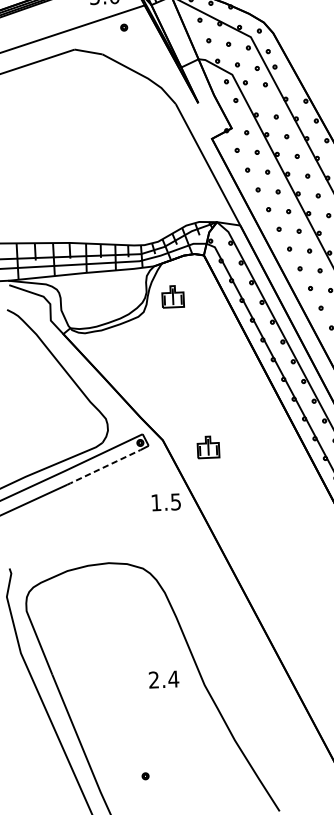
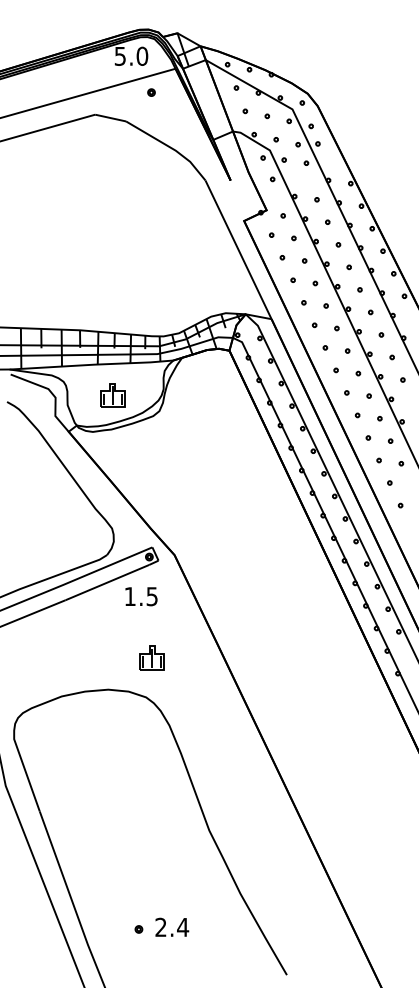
part: (172, 296) -> (112, 395), moved
part: (207, 446) -> (151, 657), moved
line: (103, 467) -> (106, 582), dashed -> solid
text: (166, 502) -> (141, 596), moved
text: (164, 678) -> (172, 926), moved

